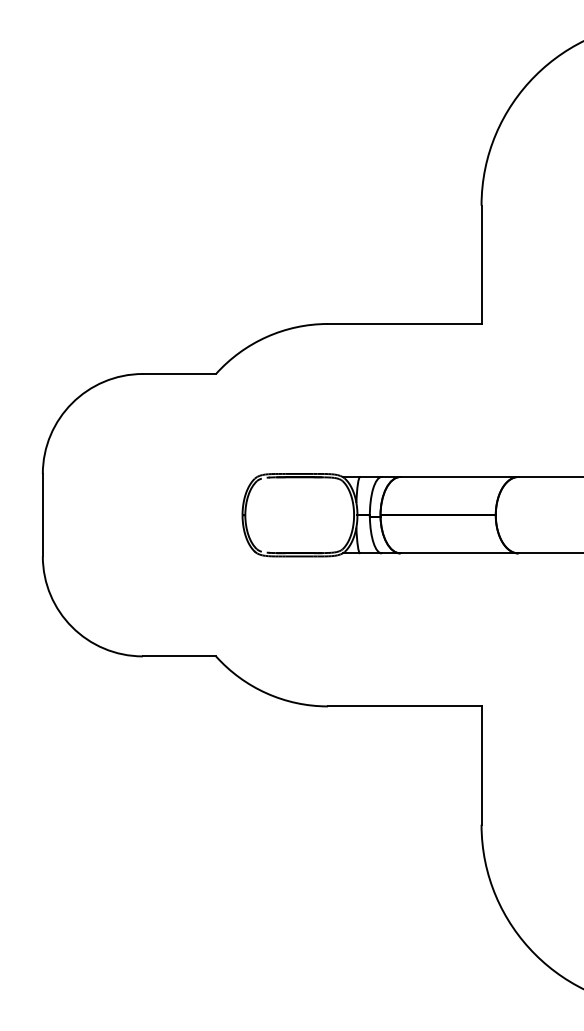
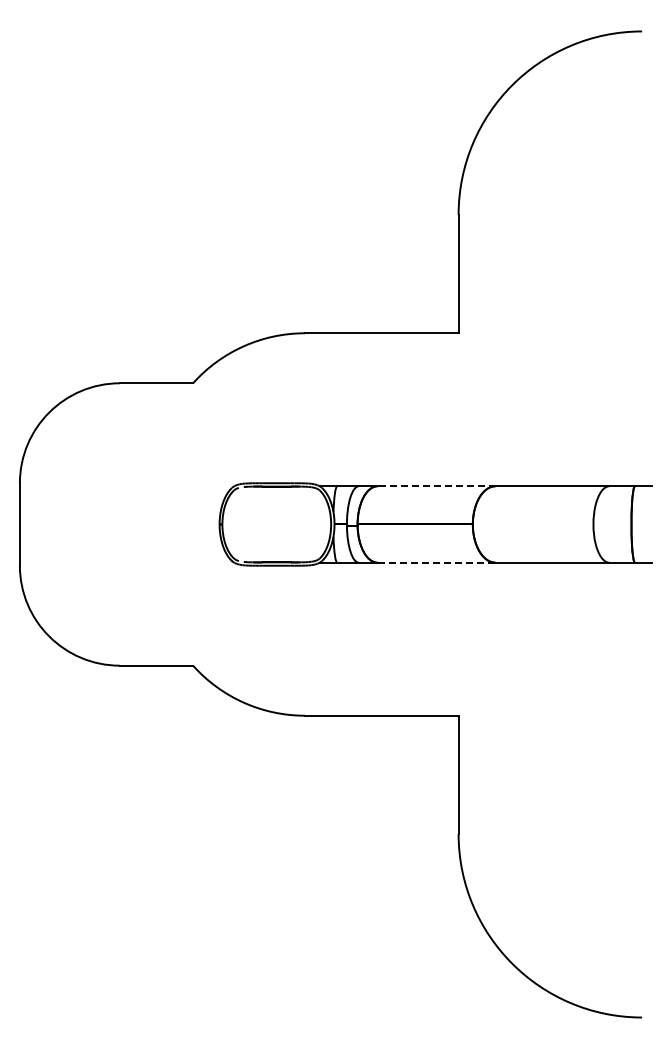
line: (459, 477) -> (436, 486), solid -> dashed
line: (459, 553) -> (436, 562), solid -> dashed

